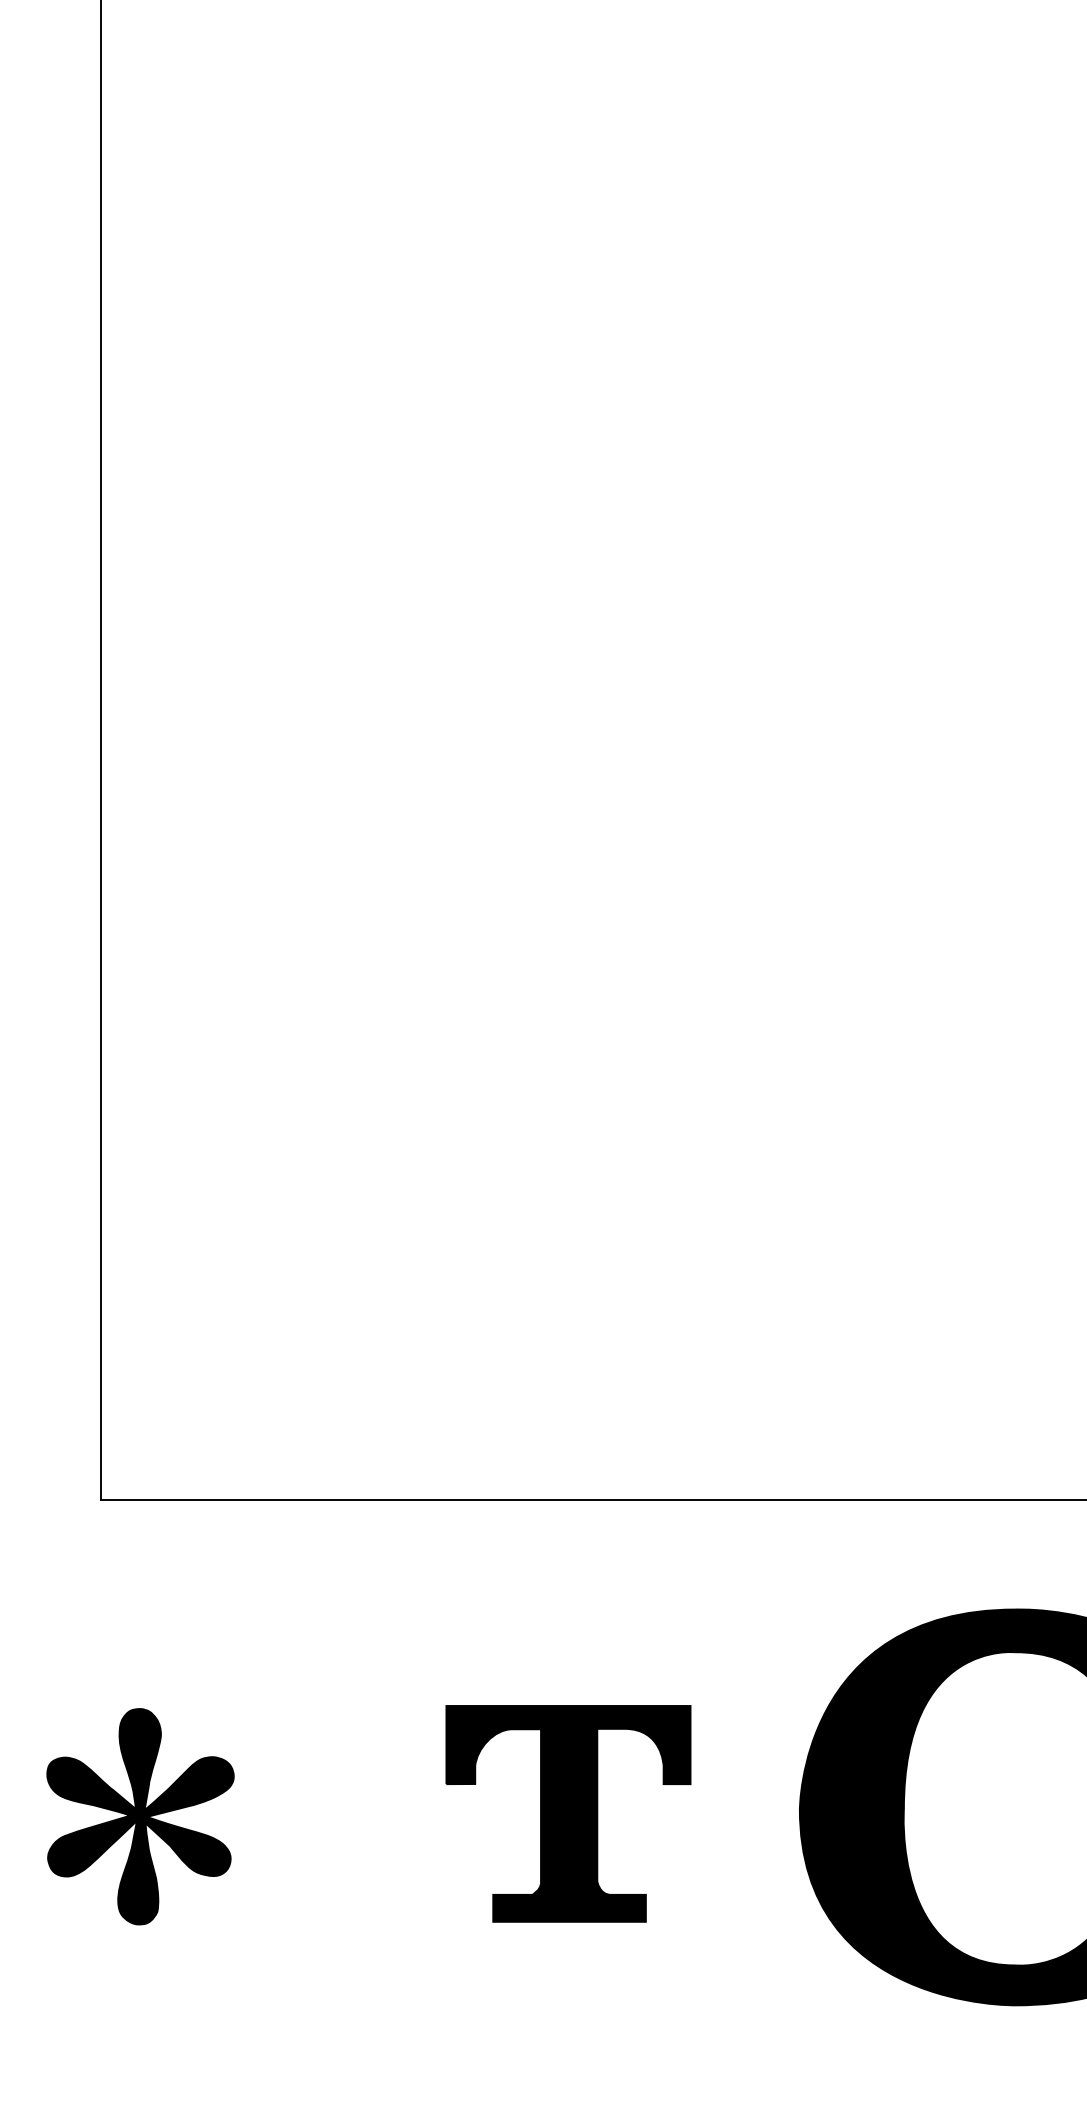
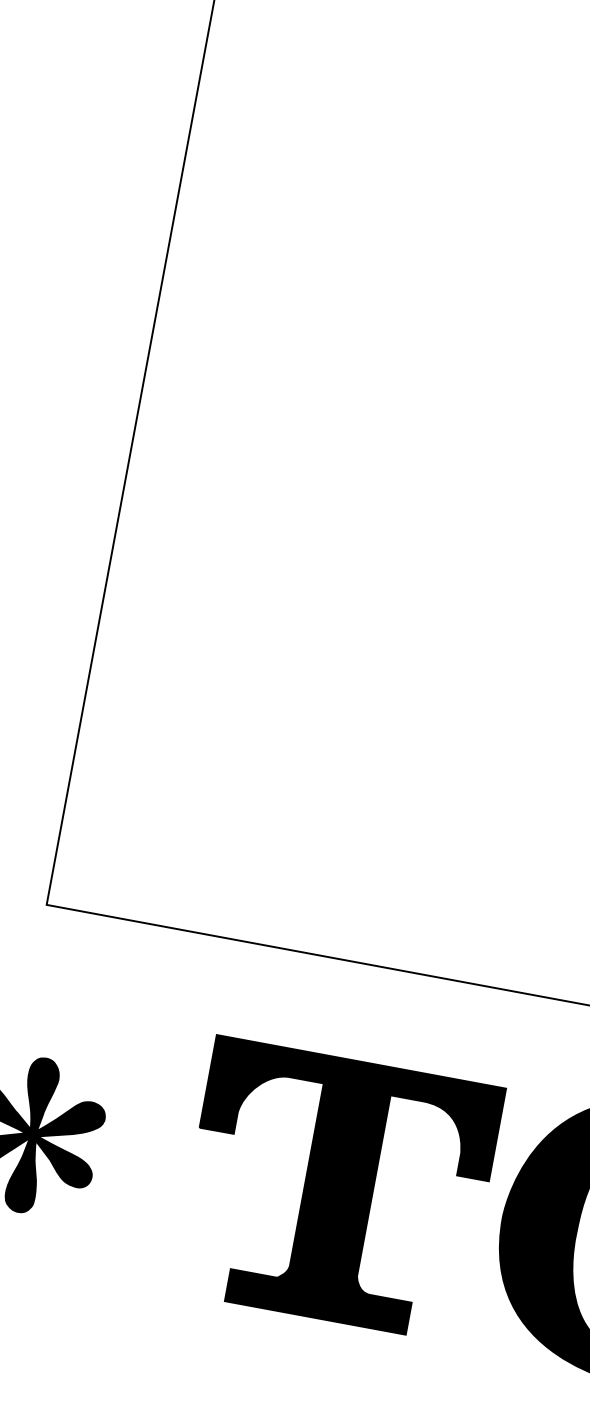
part: (568, 1813) -> (337, 1189), size x1.67

